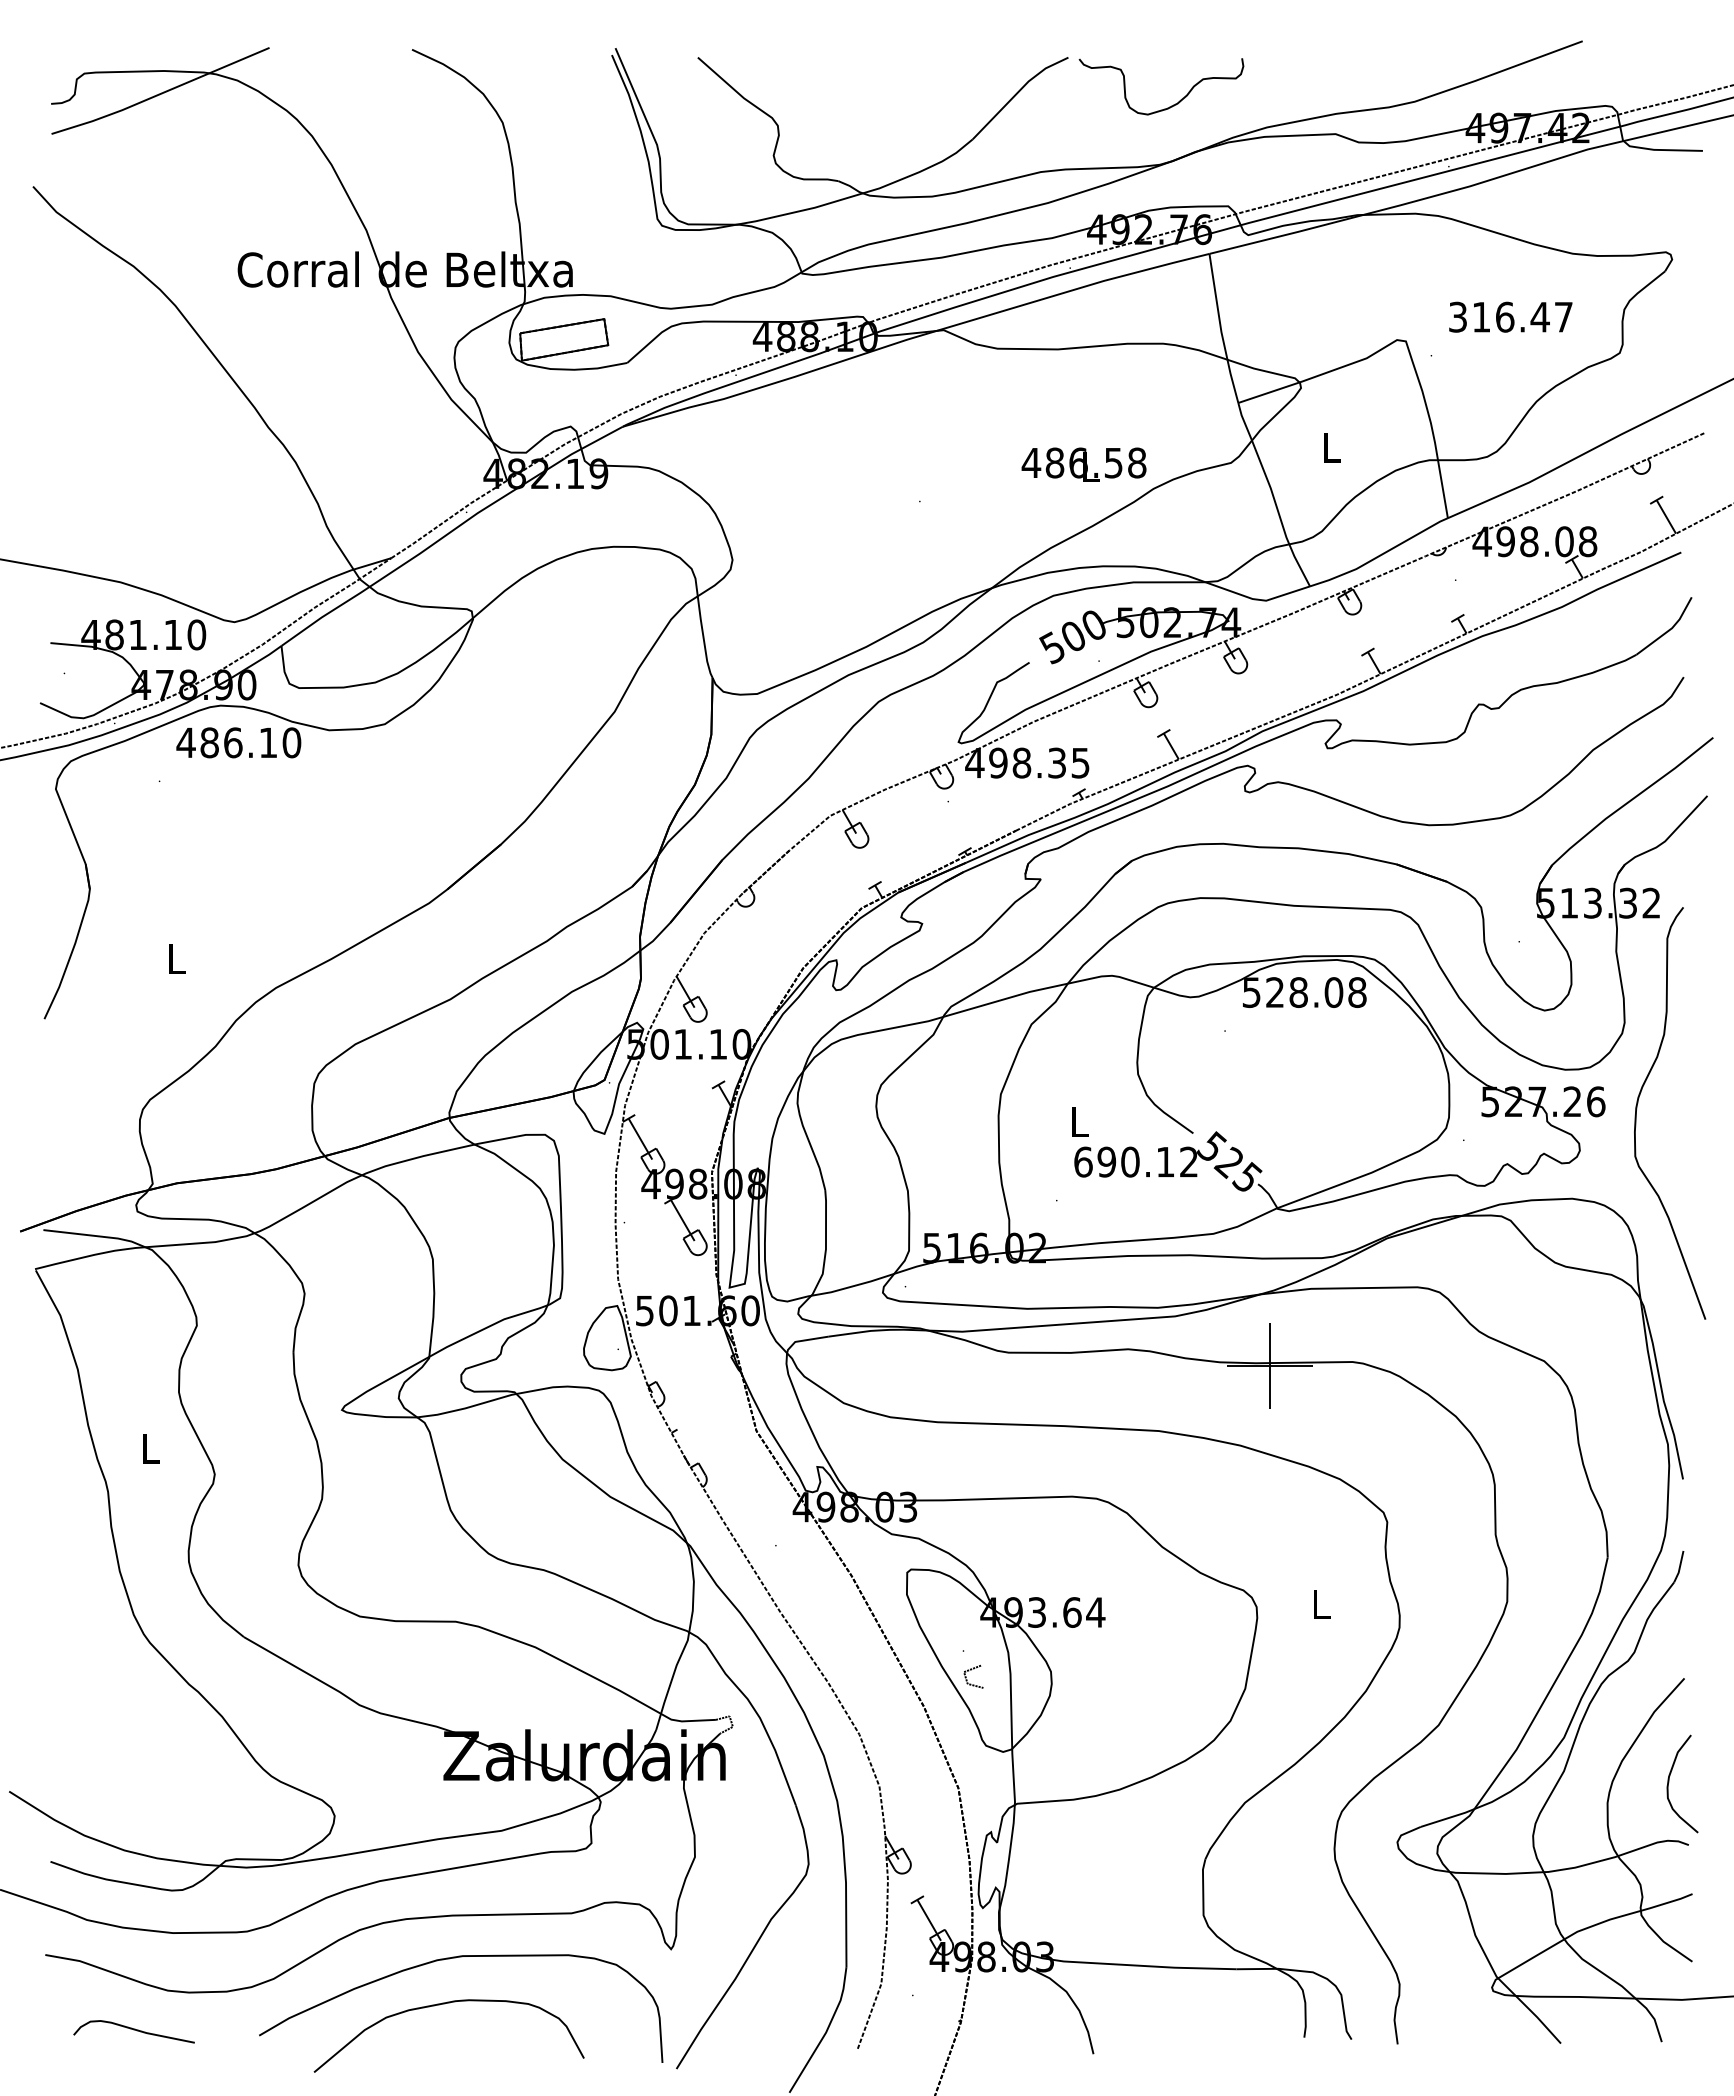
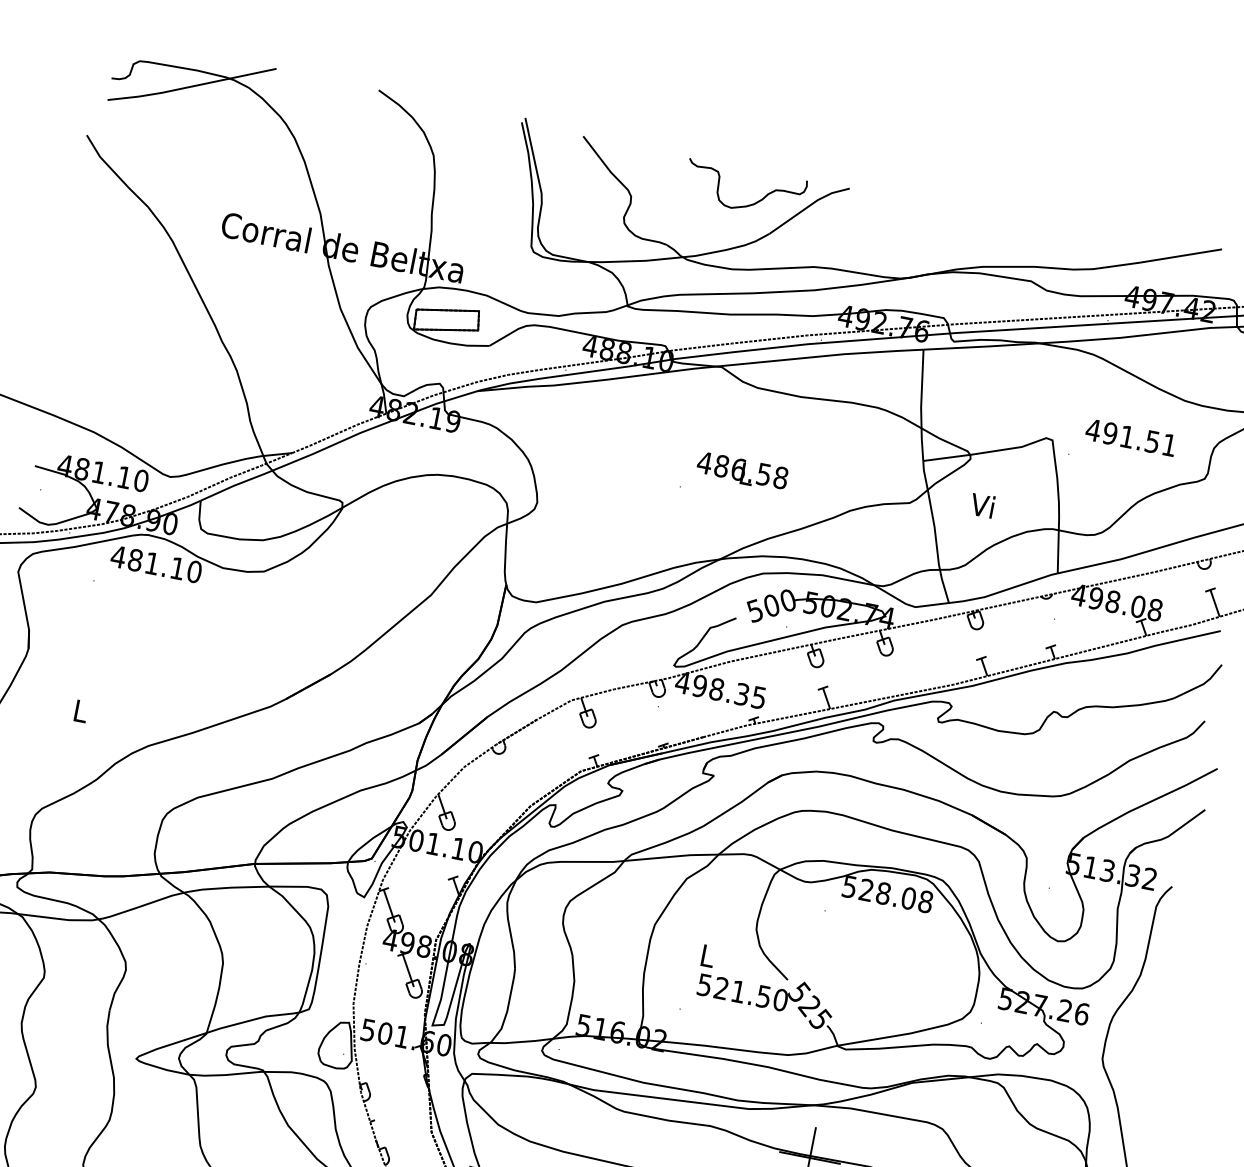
curve: (1171, 105) -> (749, 204), moved
text: (1510, 316) -> (1131, 437), 316.47 -> 491.51
text: (1328, 446) -> (981, 505), L -> Vi
text: (1083, 464) -> (742, 471), moved
text: (233, 742) -> (152, 563), 486.10 -> 481.10
text: (1136, 1161) -> (742, 992), 690.12 -> 521.50

